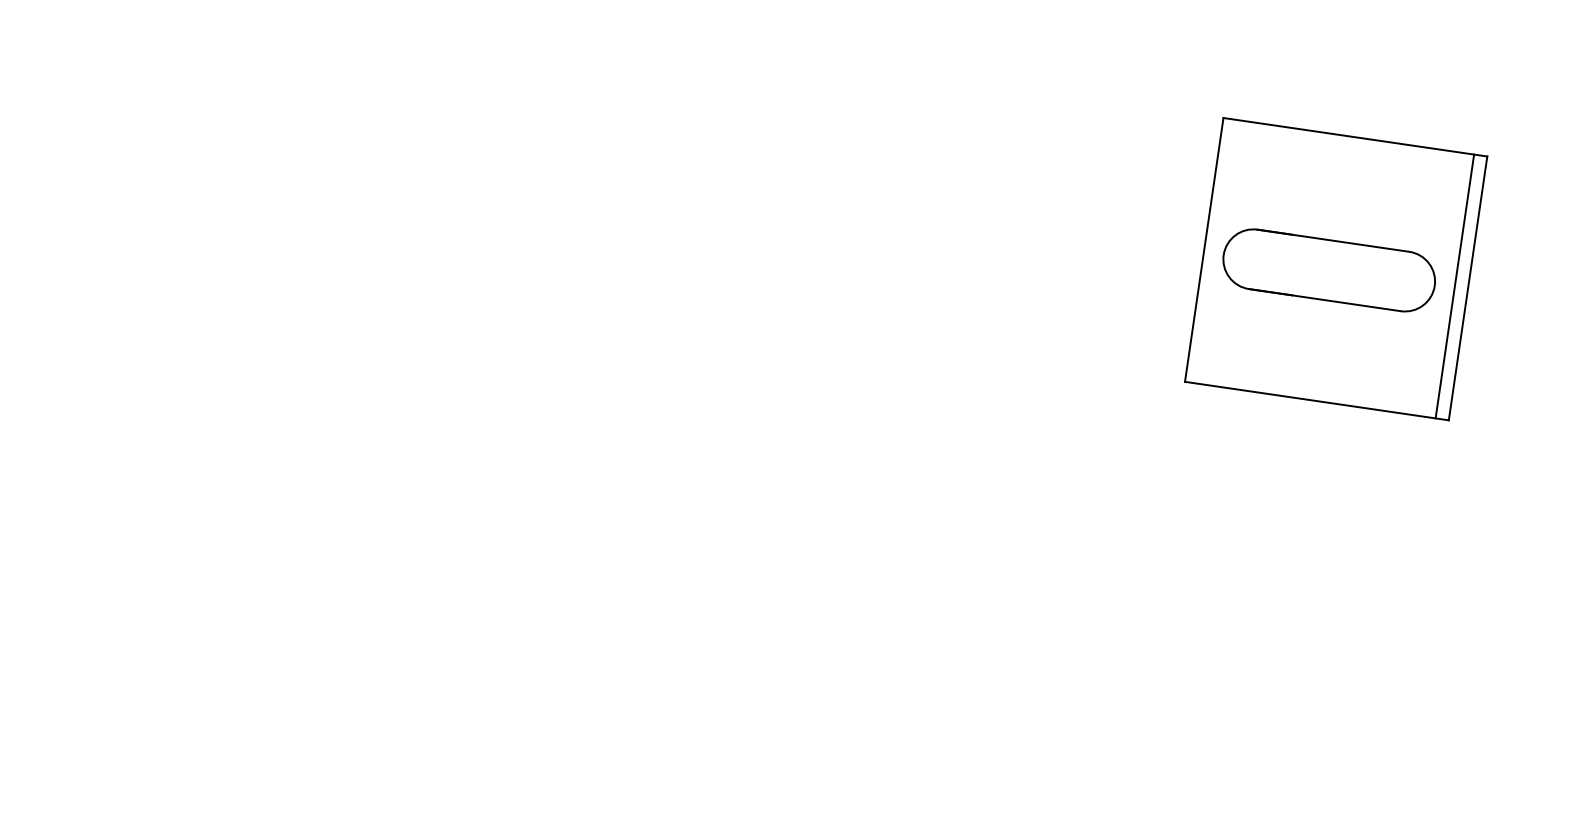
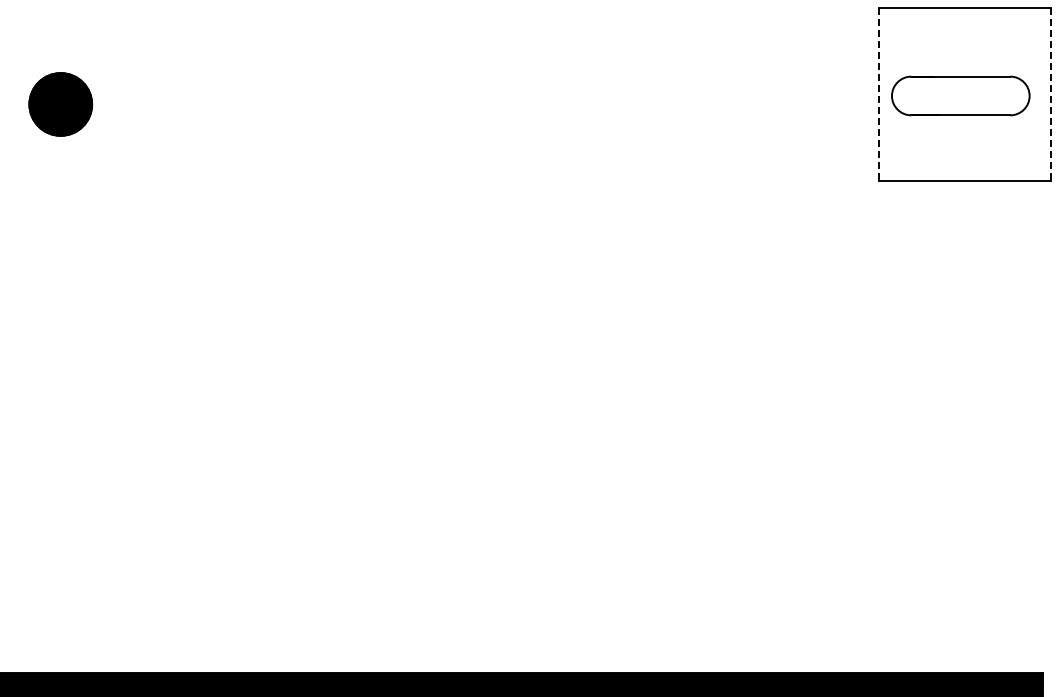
line: (1204, 251) -> (879, 95), solid -> dashed
line: (1454, 286) -> (1042, 94), removed
line: (1468, 289) -> (1051, 95), solid -> dashed

